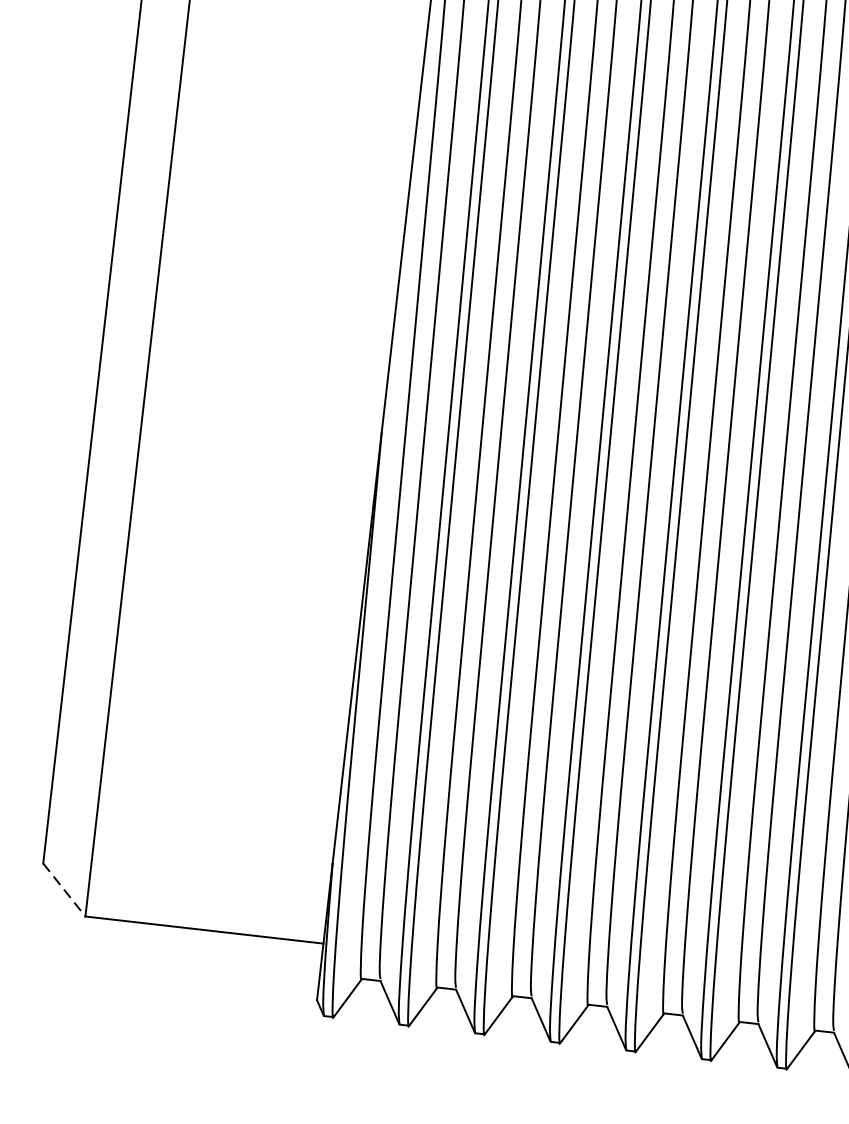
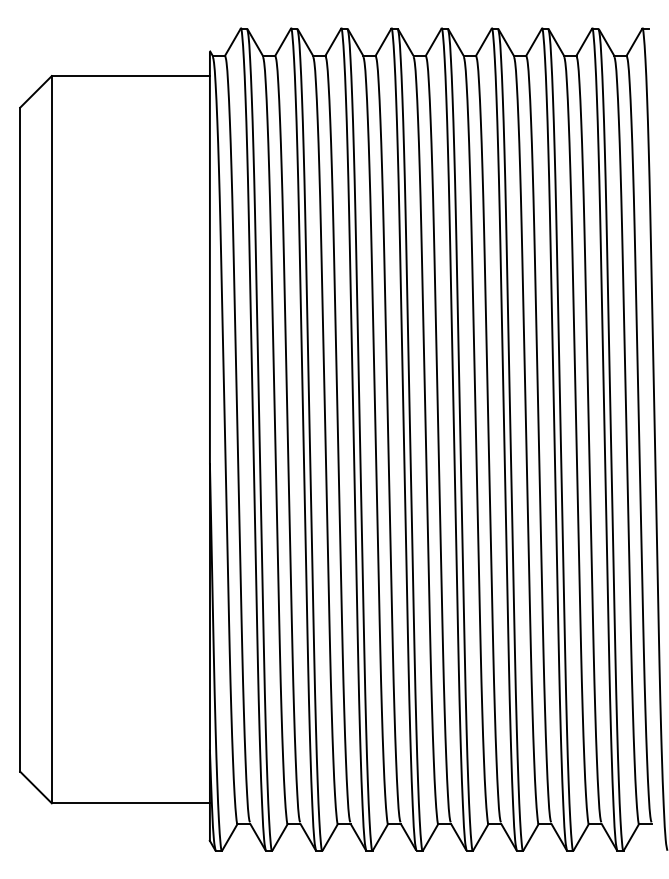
line: (65, 890) -> (36, 787), dashed -> solid

